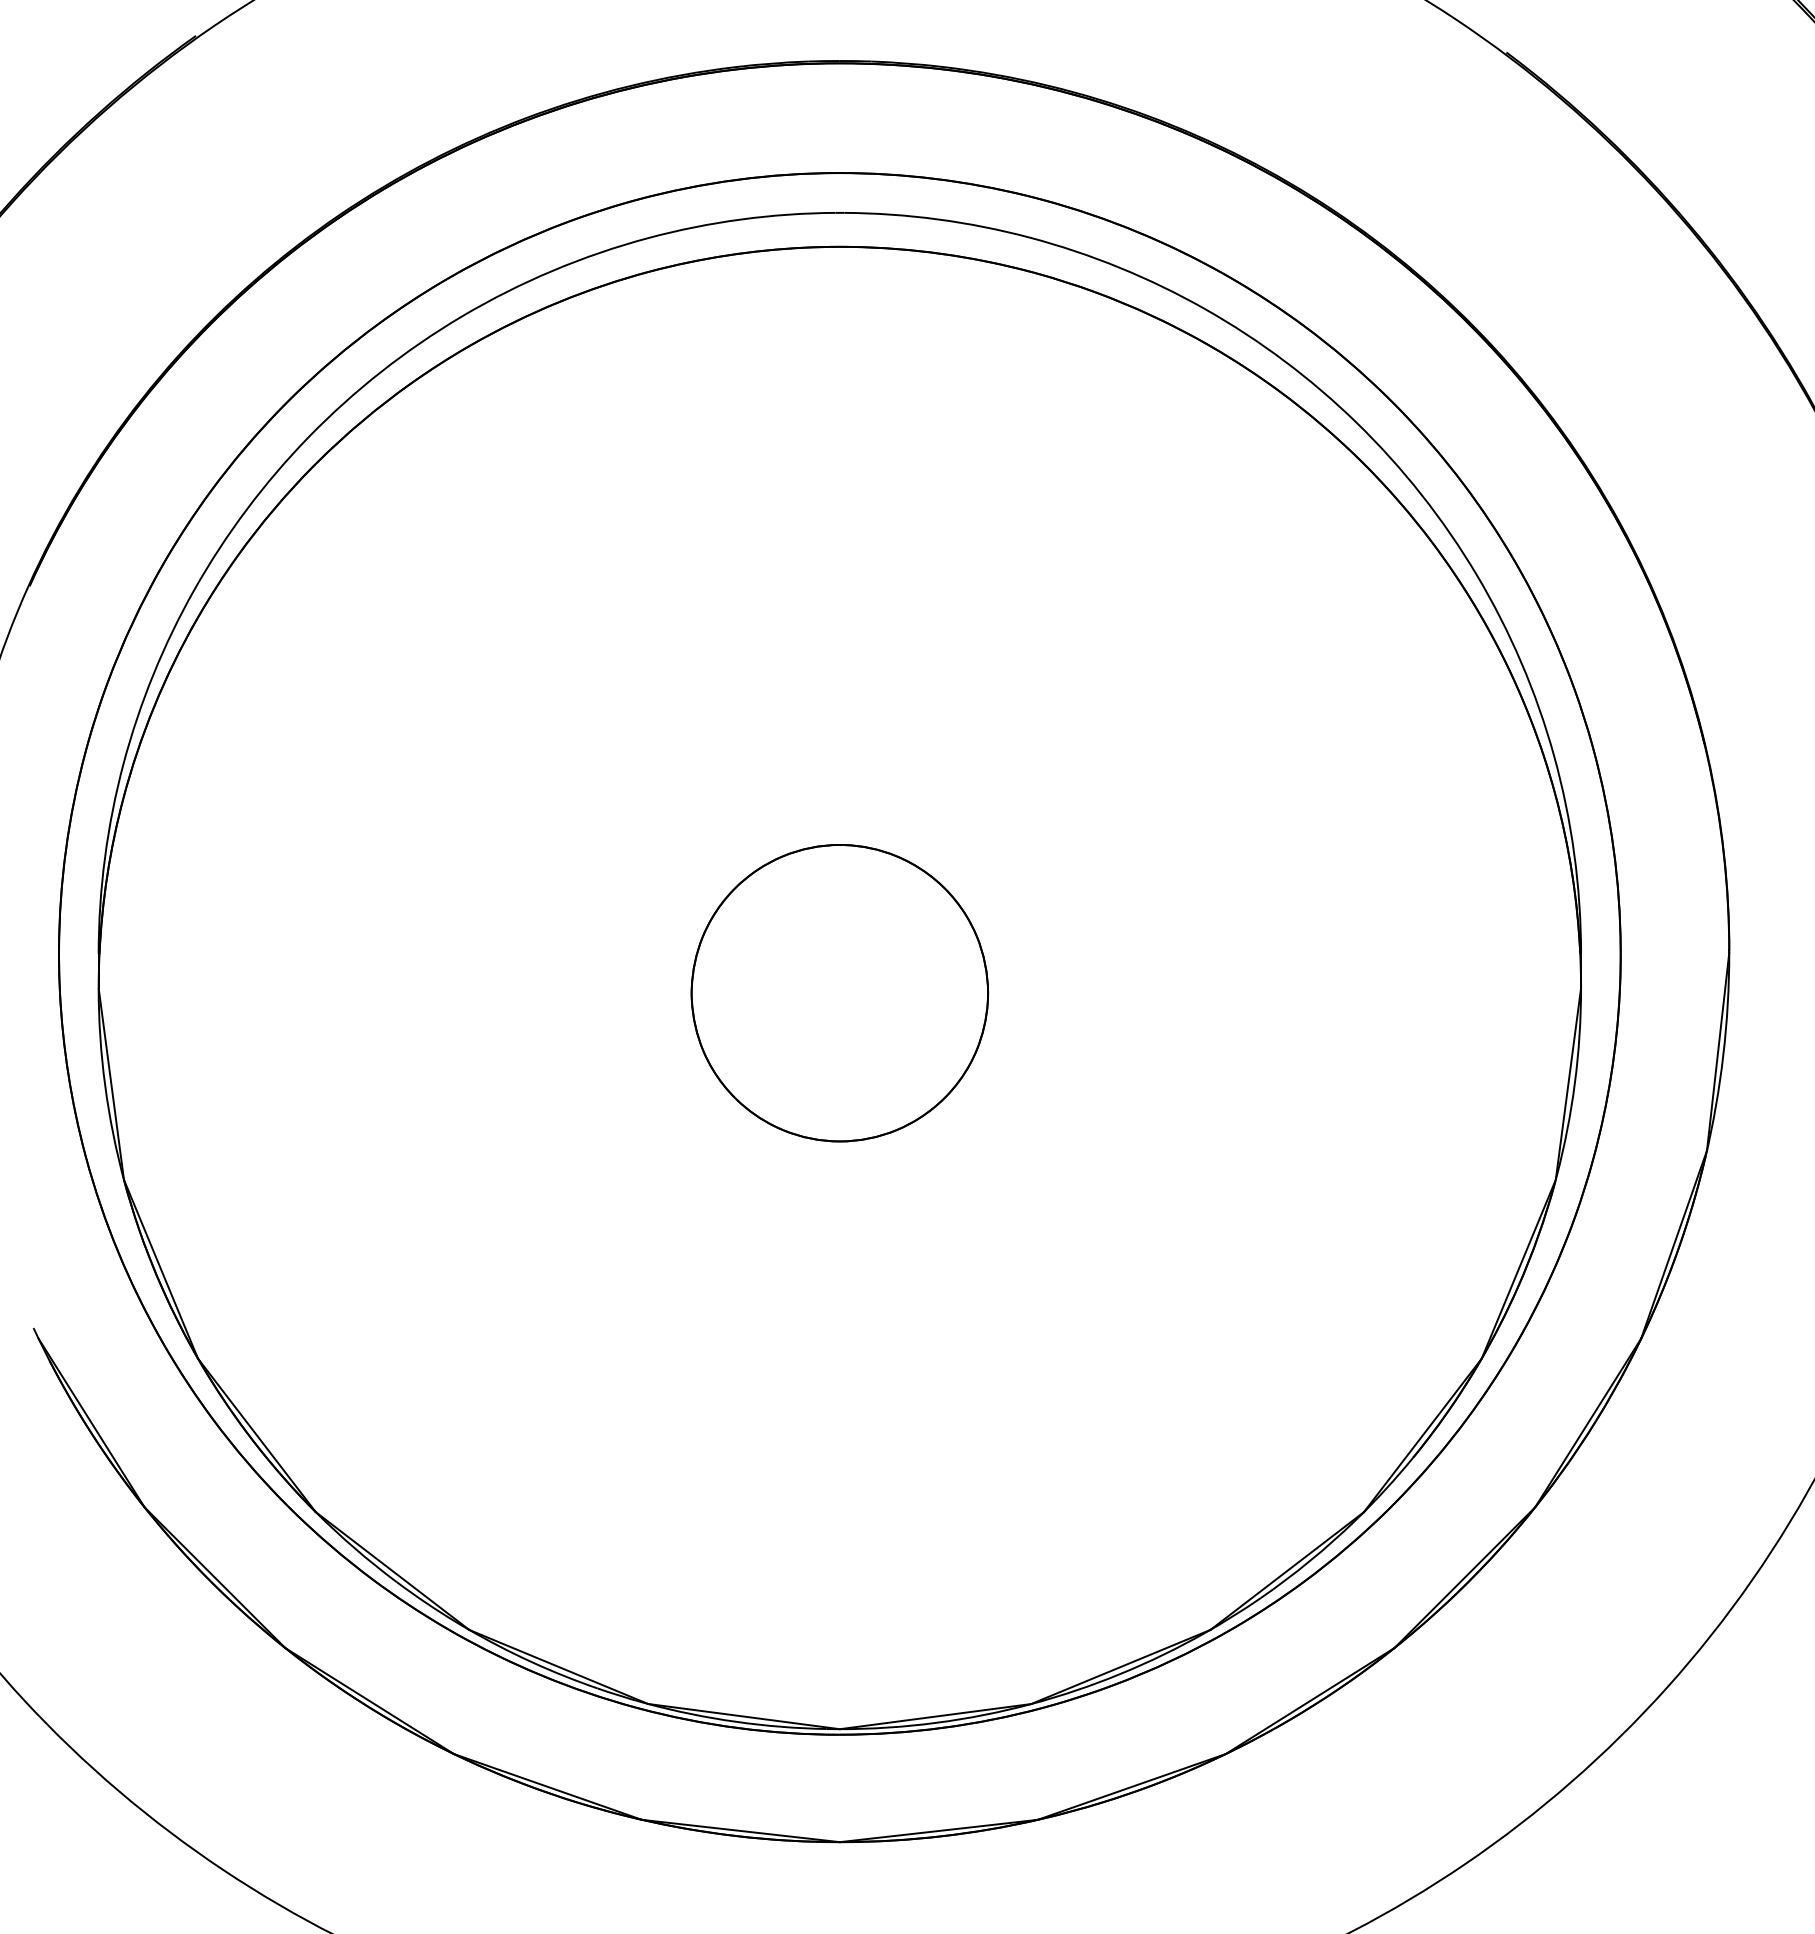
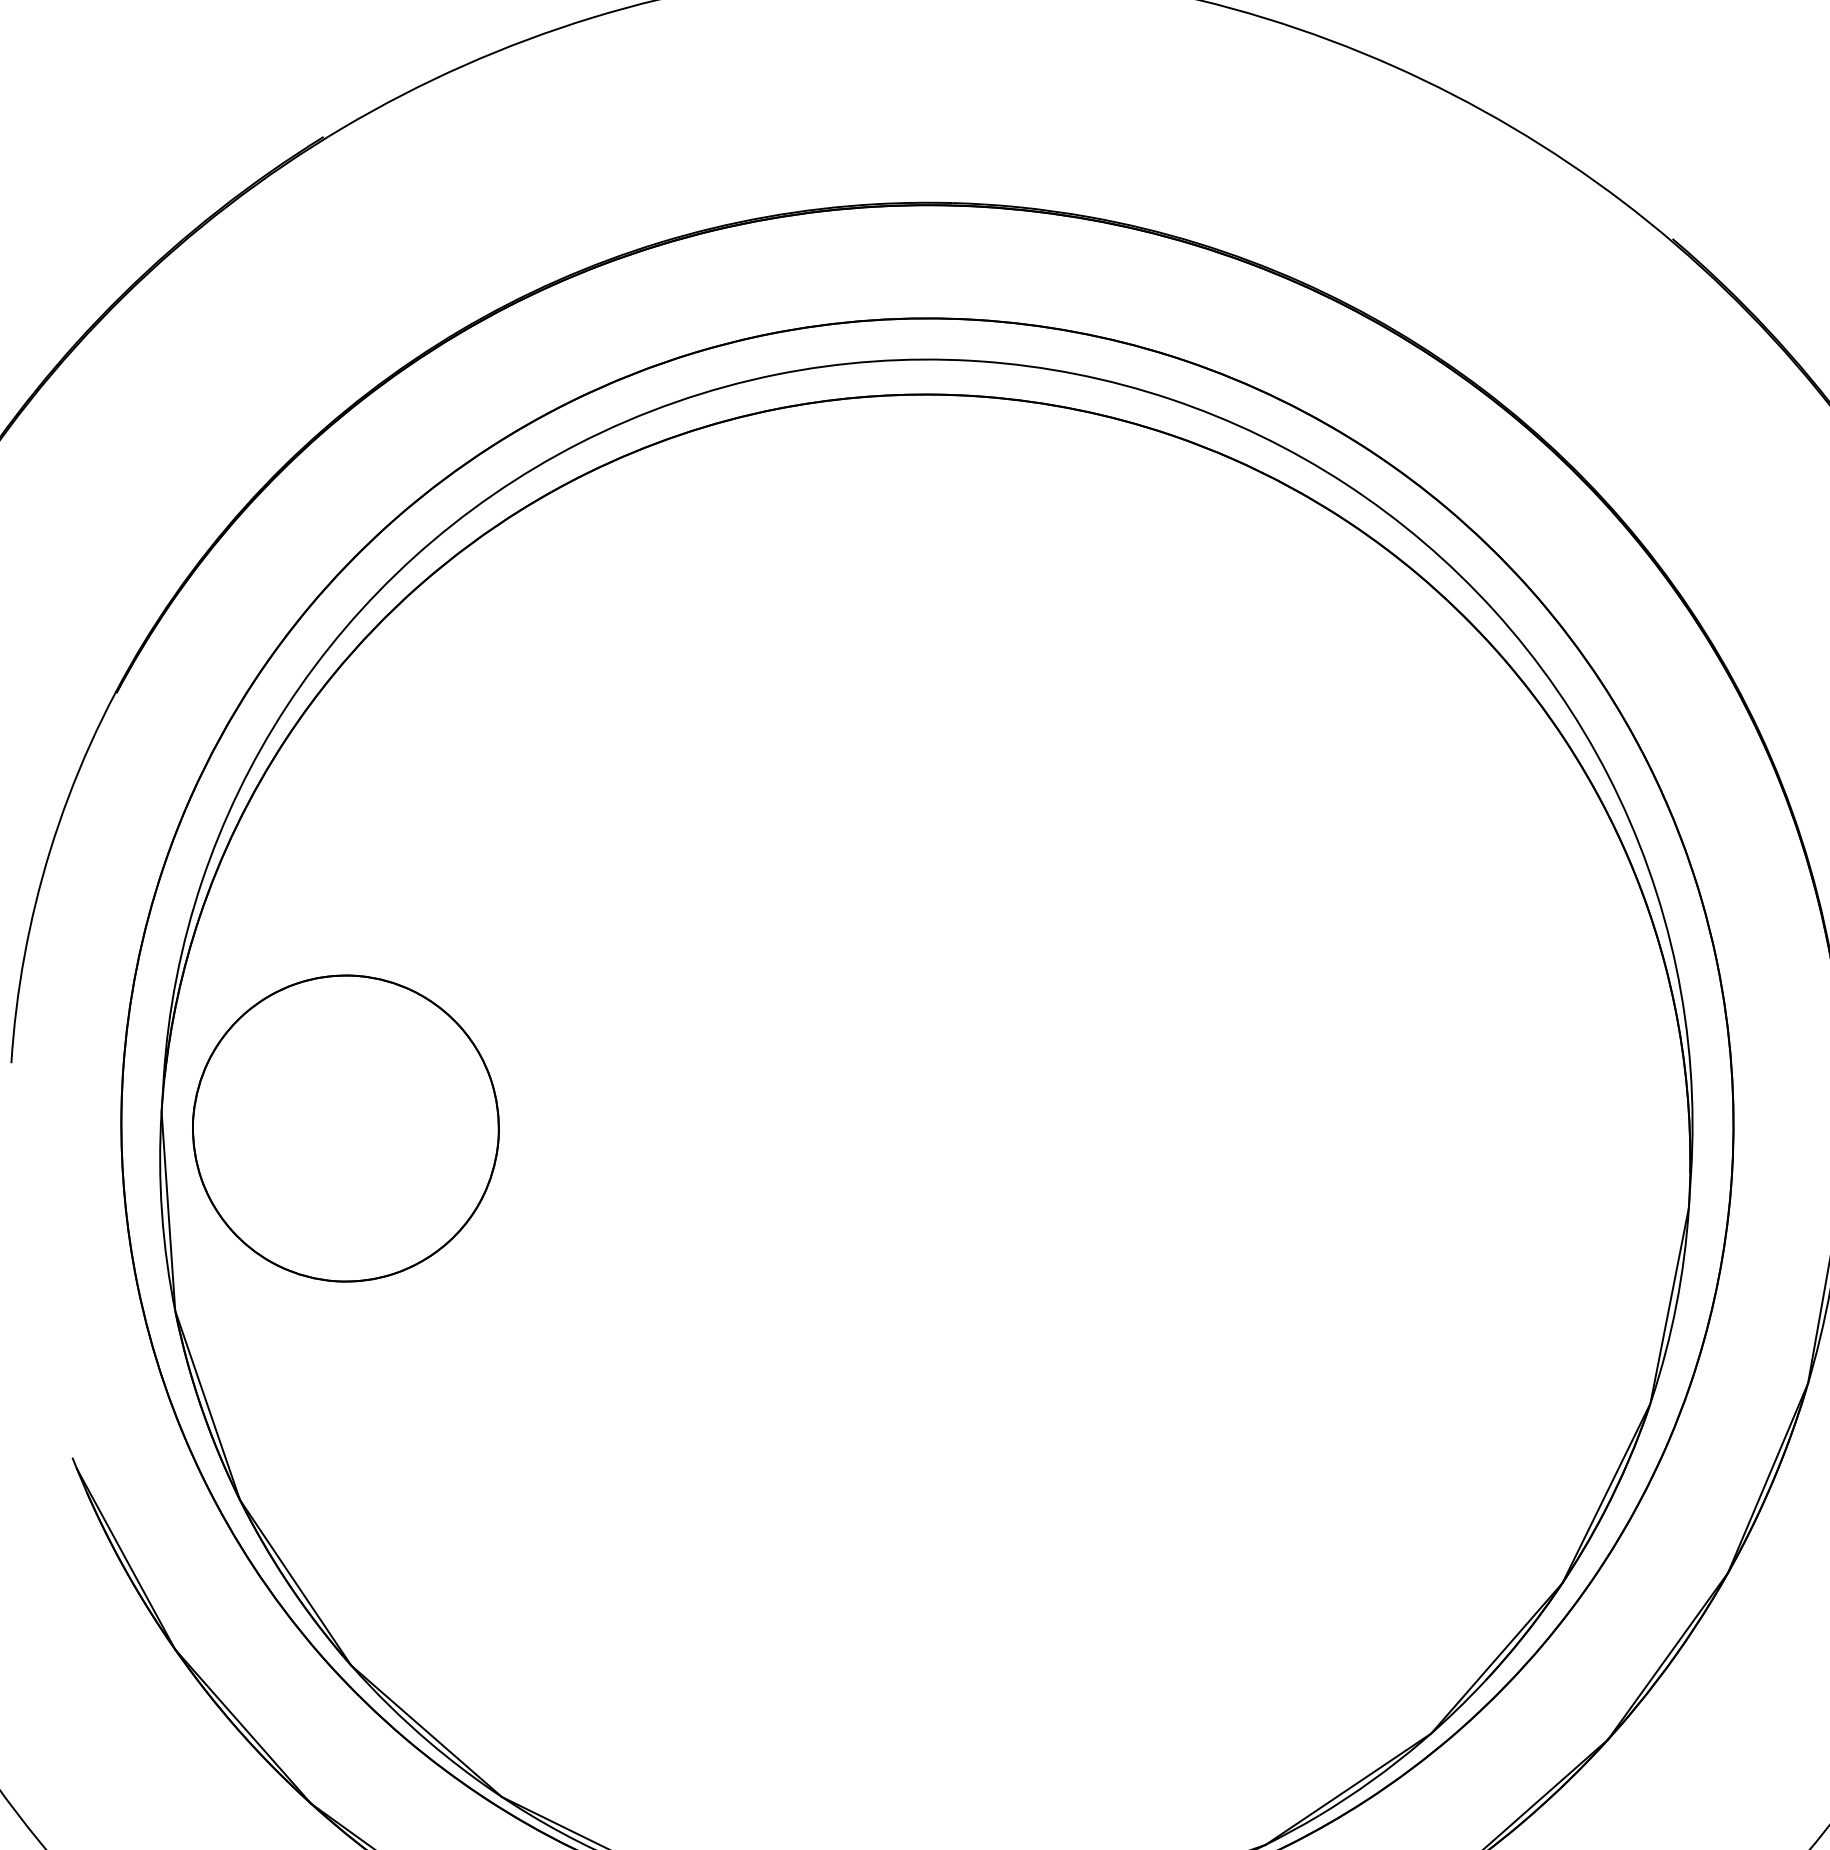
part: (839, 993) -> (345, 1128), moved

